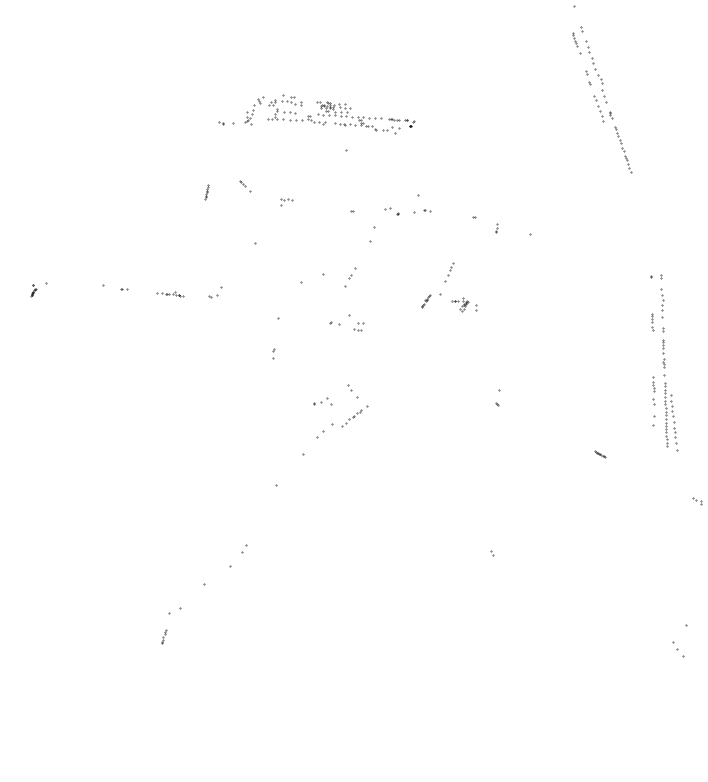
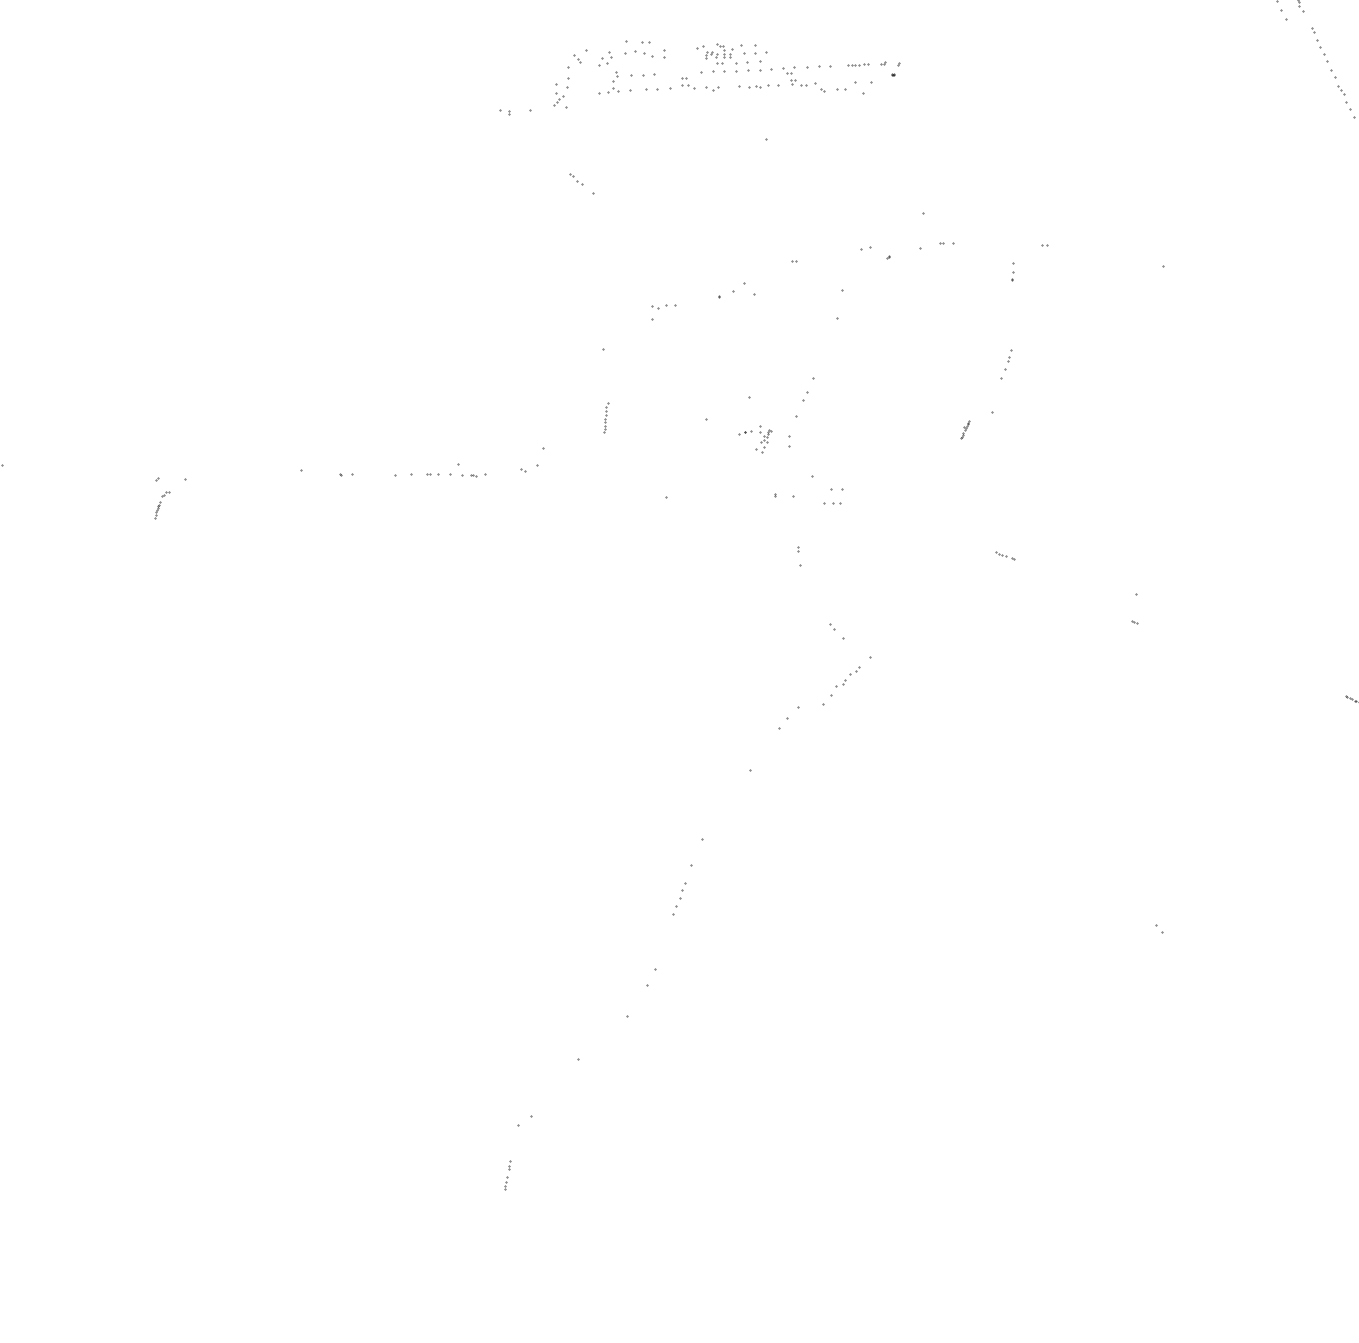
part: (245, 186) -> (582, 185), moved
line: (206, 192) -> (605, 418), moved
part: (286, 202) -> (663, 312), moved
part: (496, 228) -> (1013, 272), moved
part: (449, 272) -> (1006, 364), size x0.71
part: (33, 290) -> (160, 498), size x1.67
part: (169, 293) -> (439, 472), size x1.67
part: (425, 301) -> (964, 429), size x0.62
part: (464, 304) -> (764, 437), moved
part: (273, 353) -> (798, 556), moved
part: (438, 365) -> (1006, 557), added
part: (352, 392) -> (836, 632), size x0.62
part: (322, 401) -> (735, 290), moved
part: (324, 431) -> (788, 718), size x0.71
part: (263, 508) -> (681, 890), added
part: (174, 611) -> (523, 1121), size x0.62

